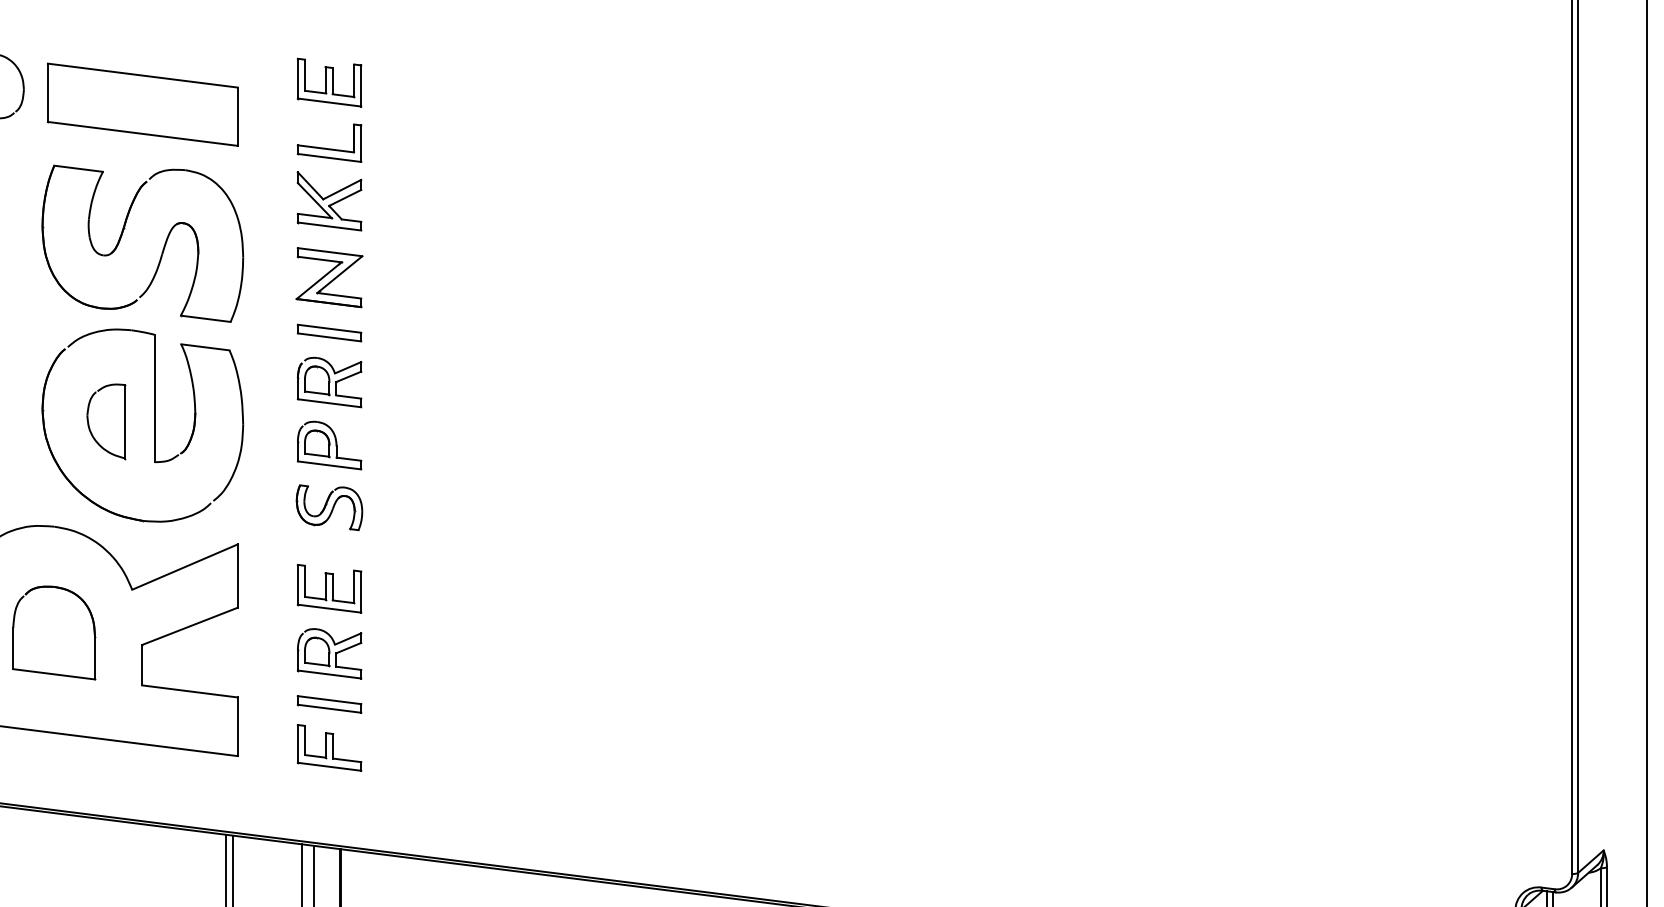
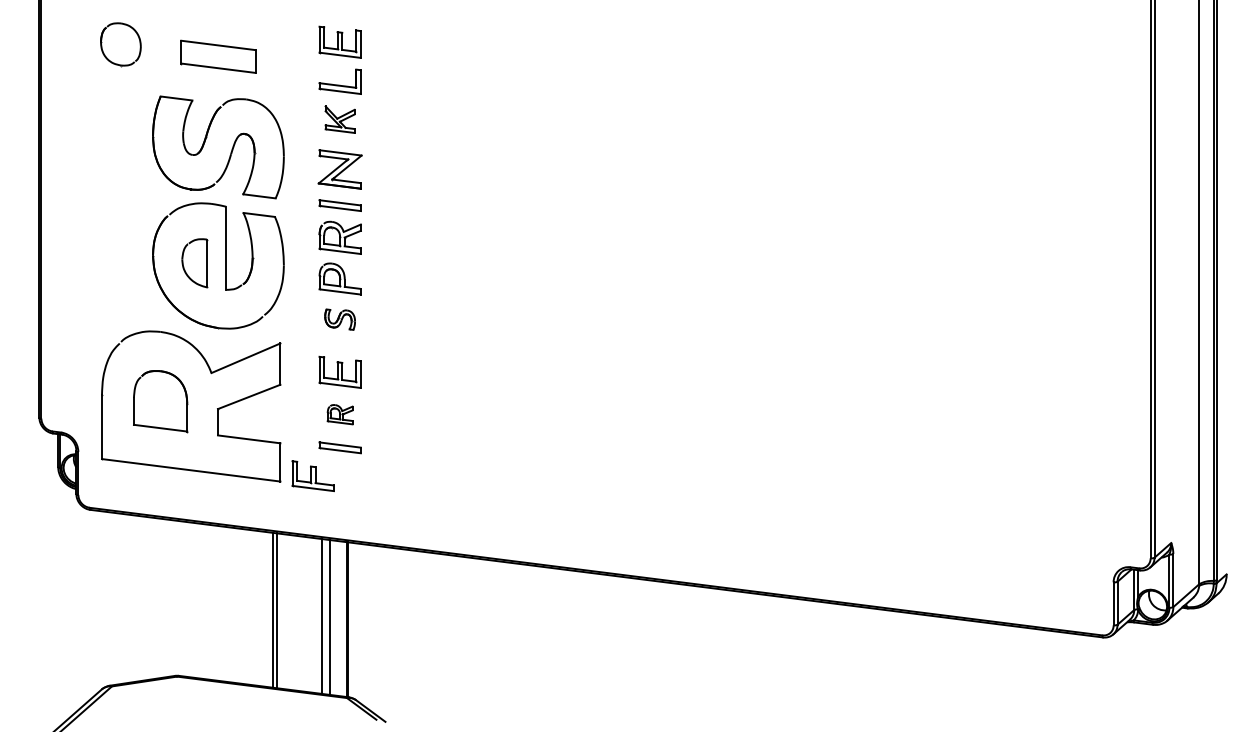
part: (142, 104) -> (218, 56), size x0.6
part: (328, 200) -> (339, 119), size x0.7
part: (328, 507) -> (339, 319), size x0.7
part: (328, 653) -> (339, 414), size x0.6
part: (328, 746) -> (312, 475), moved

